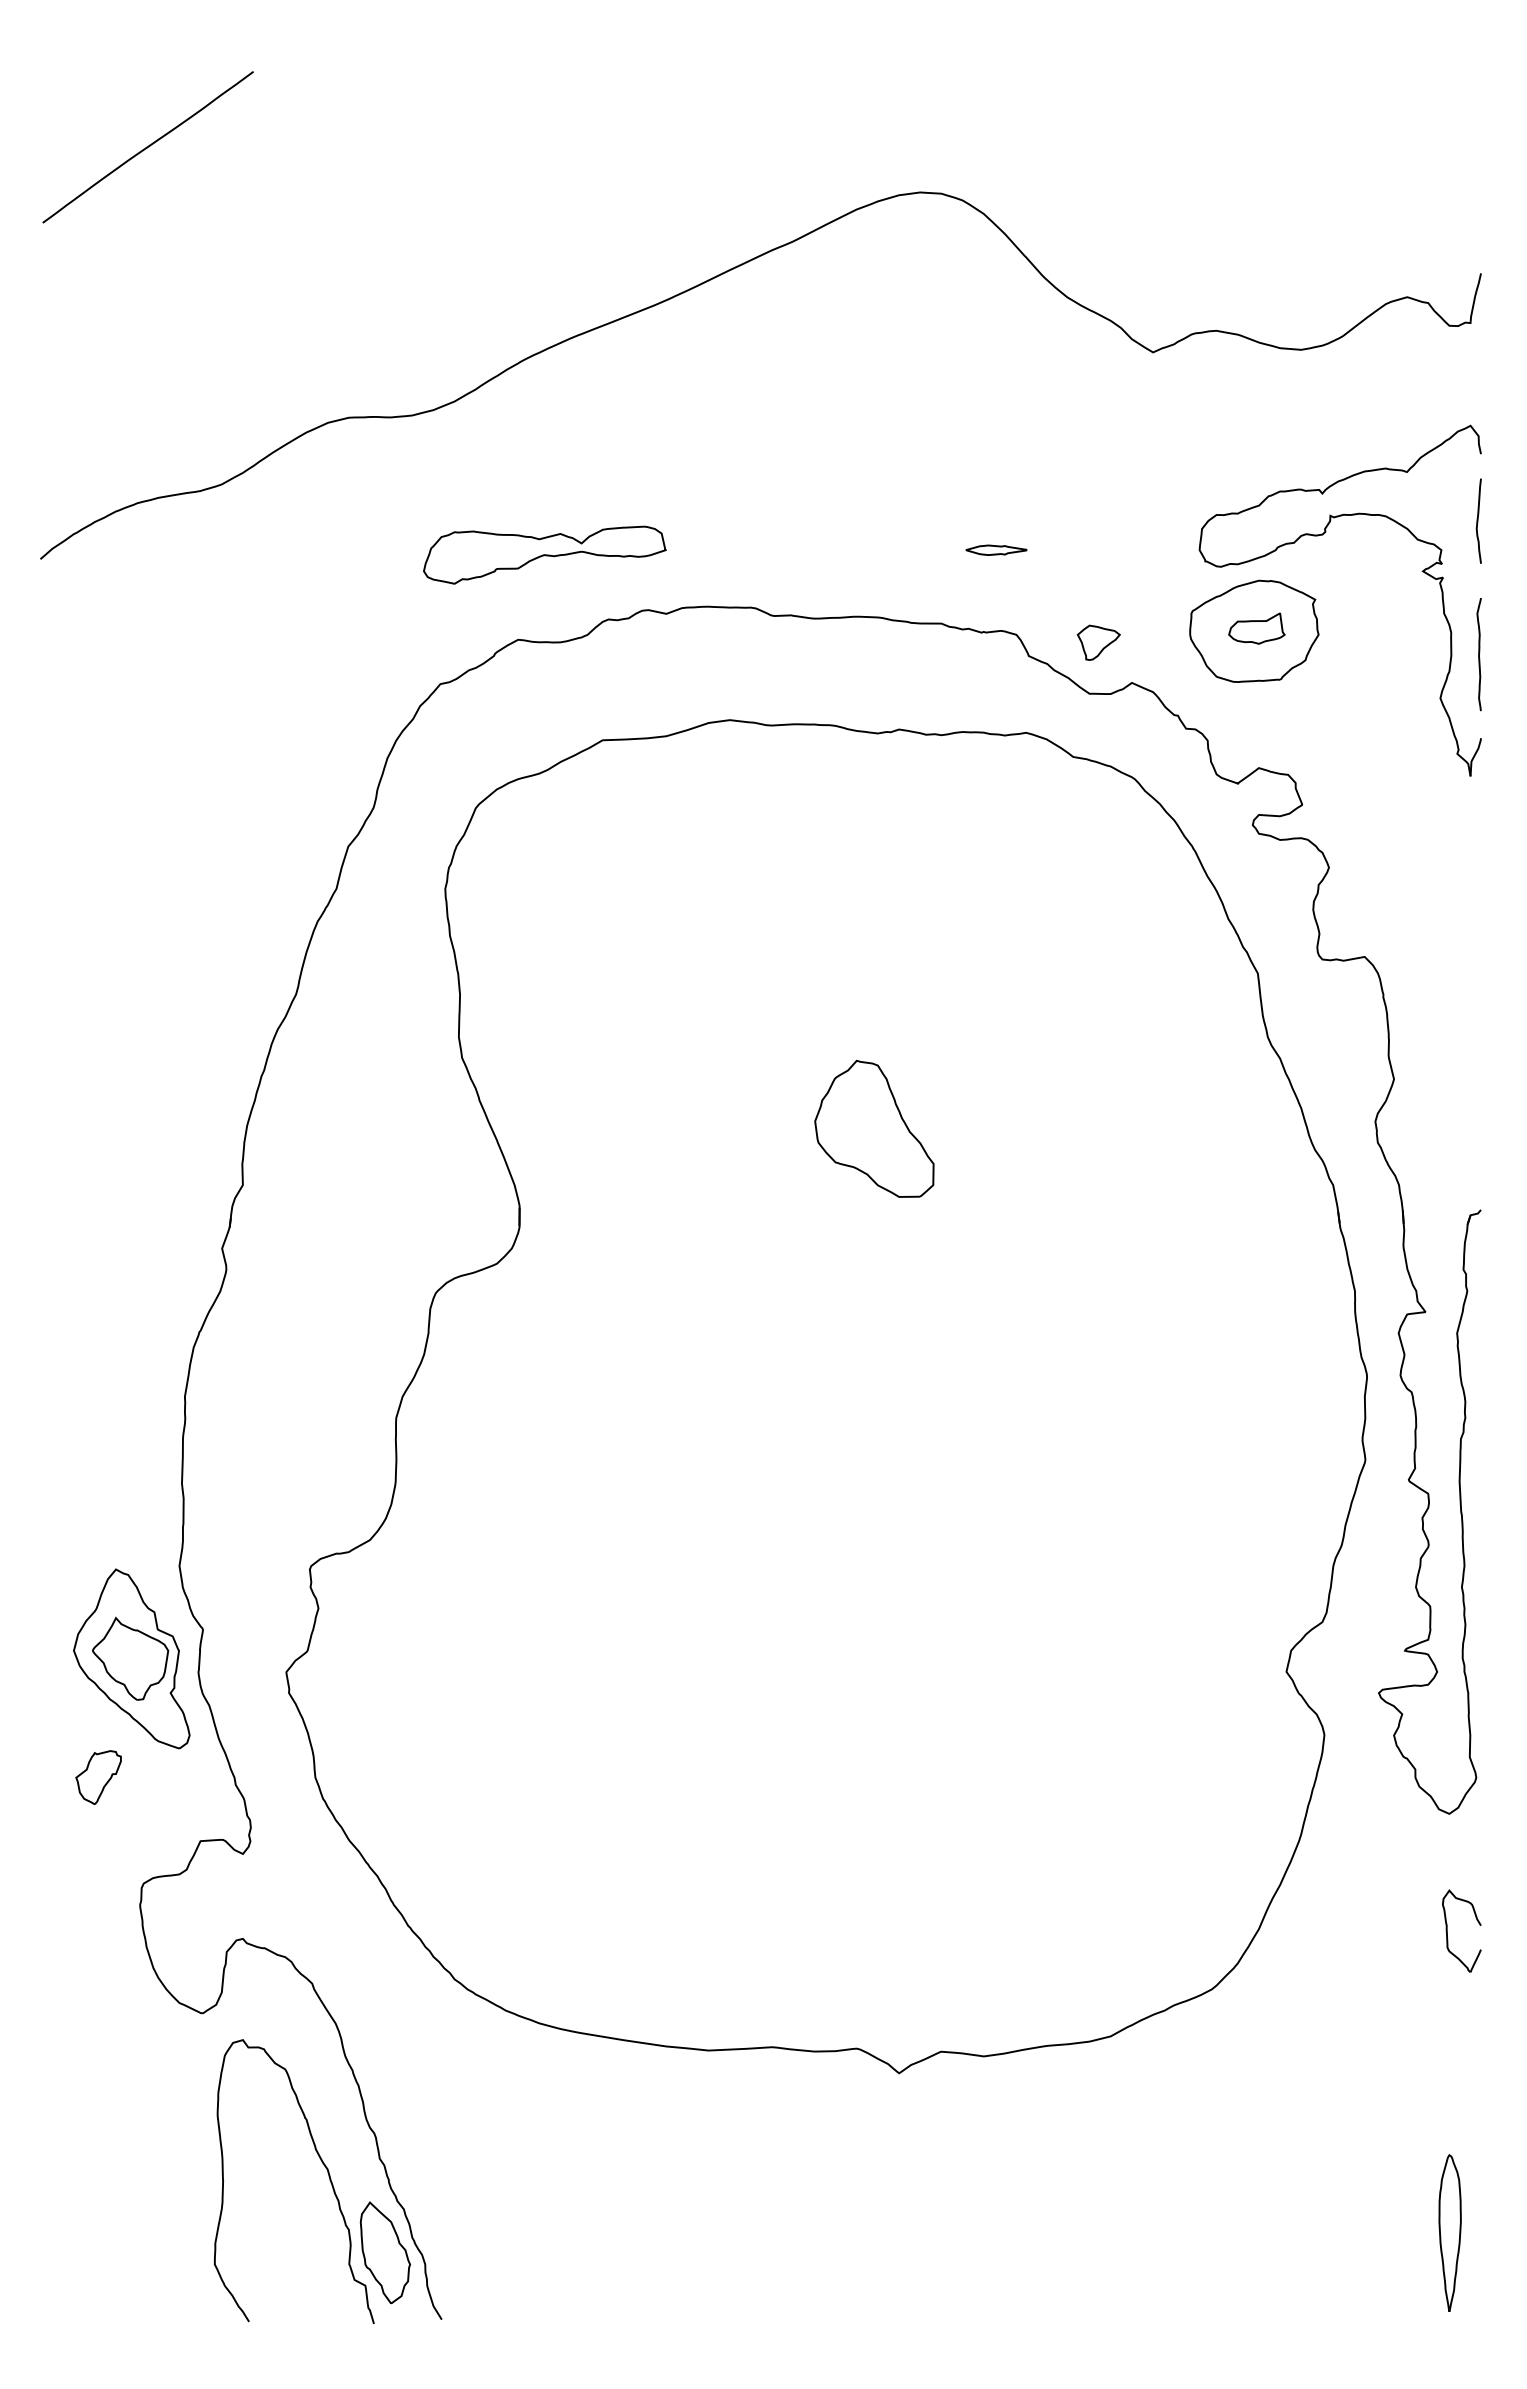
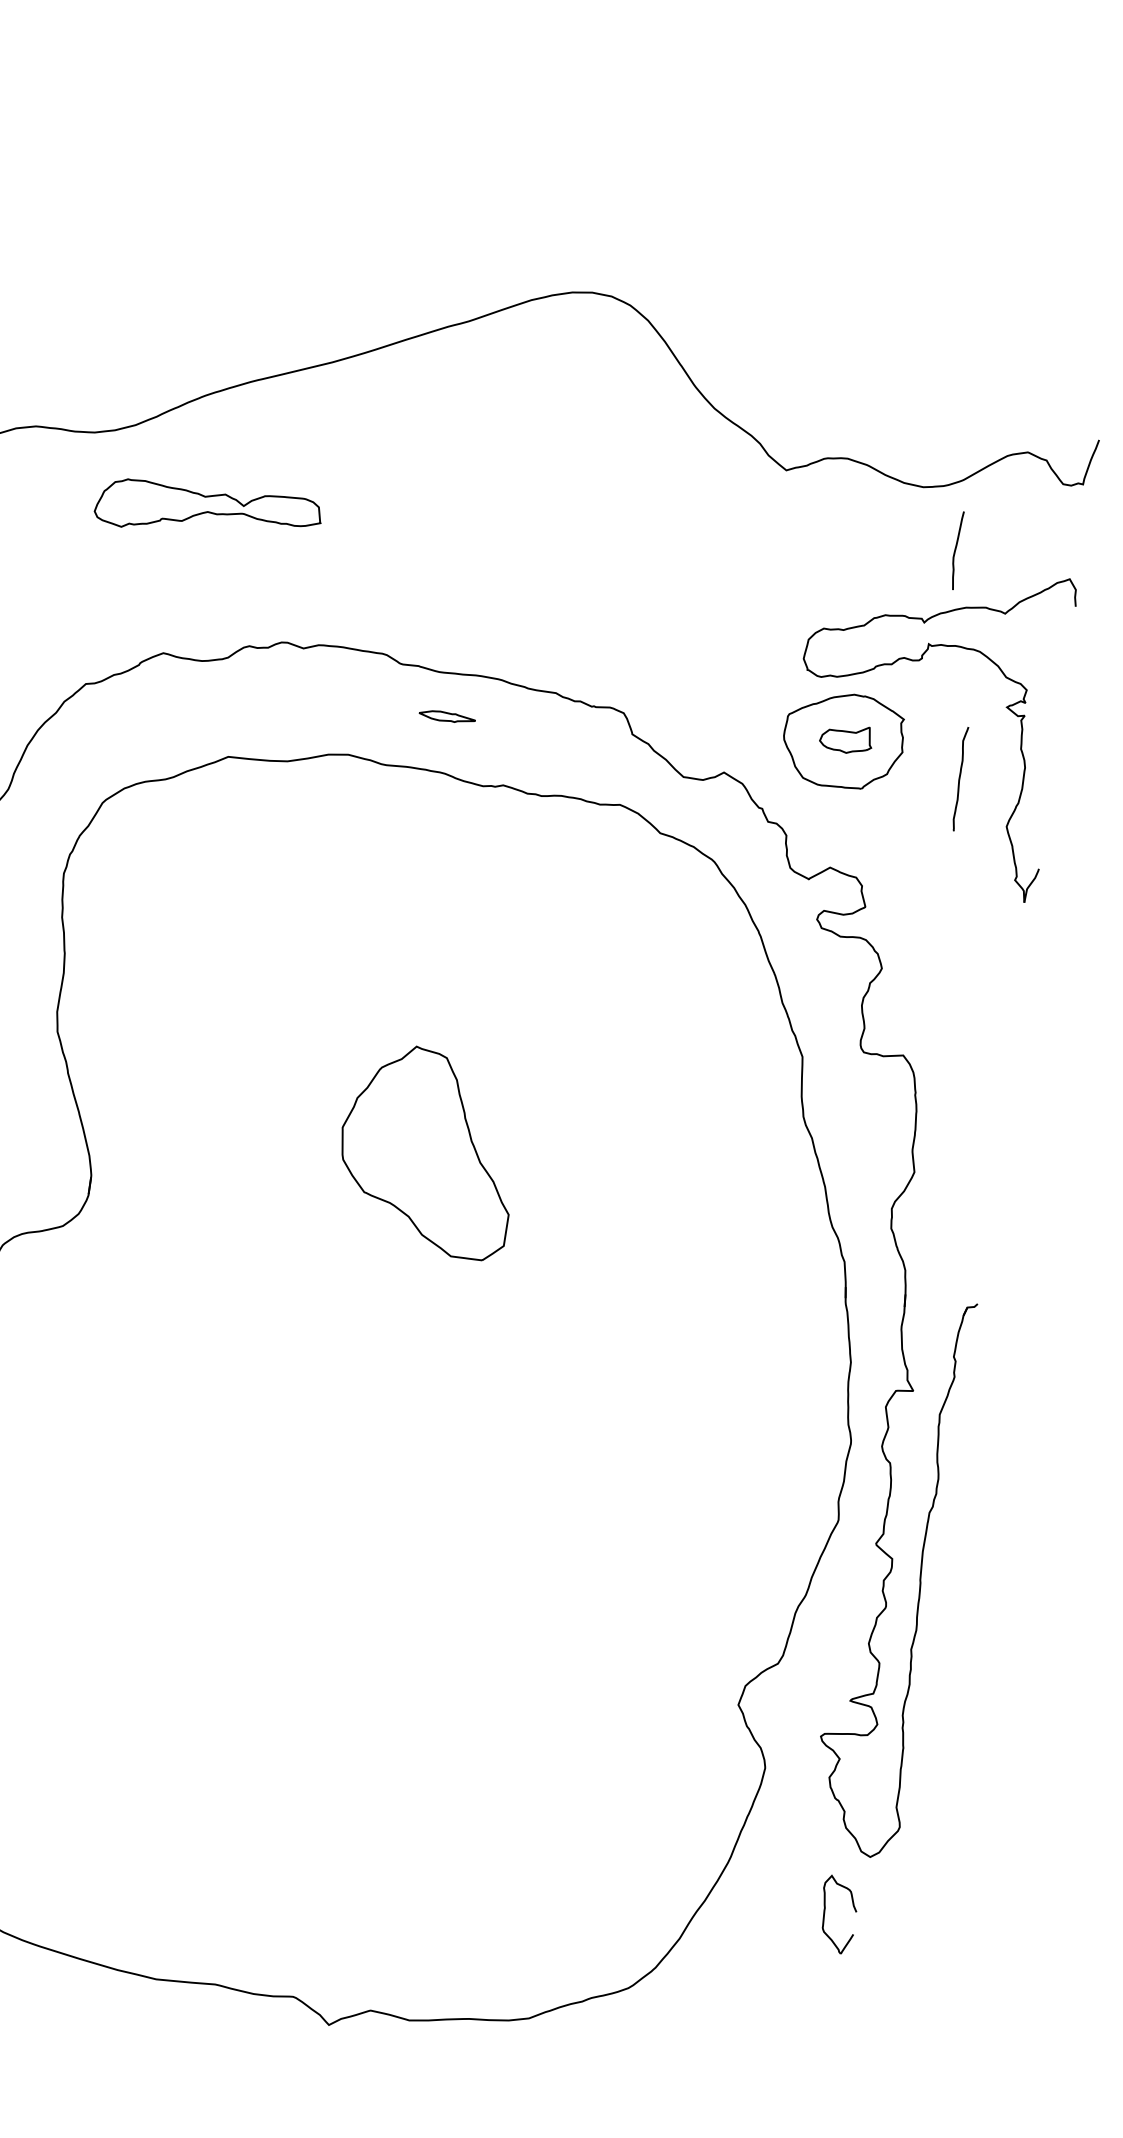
curve: (1478, 520) -> (956, 549), moved
part: (996, 549) -> (447, 716), moved
part: (544, 554) -> (208, 511), moved
part: (1098, 642) -> (698, 730), removed
curve: (1478, 654) -> (958, 778), moved
part: (874, 1128) -> (428, 1150), size x1.6
part: (1447, 1930) -> (824, 1912), moved

